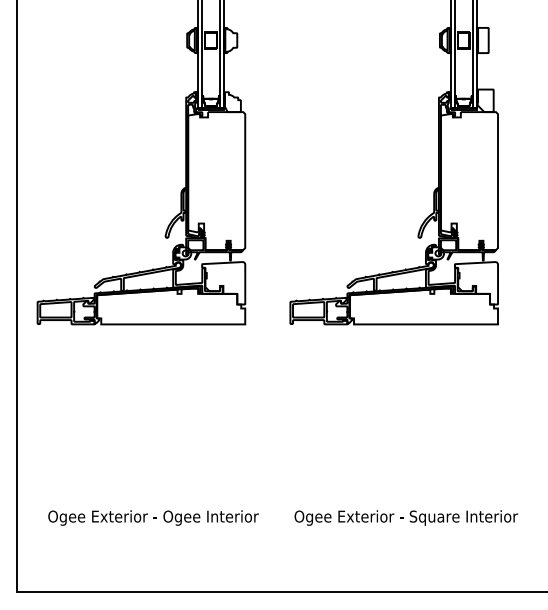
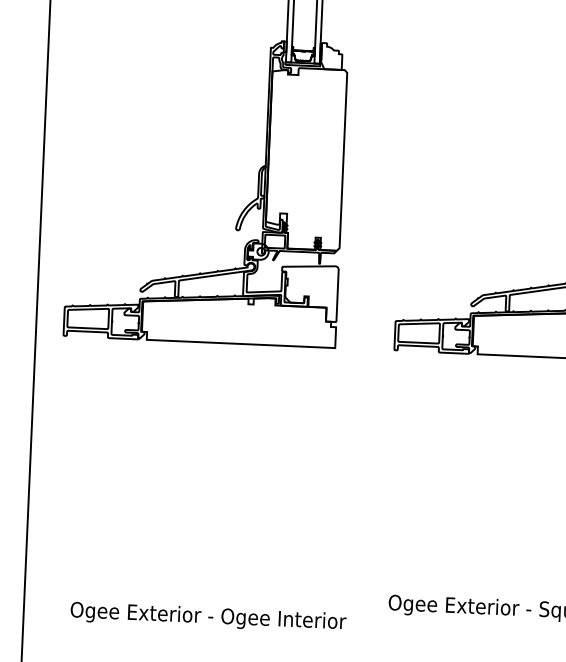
text: (153, 517) -> (208, 616), moved

